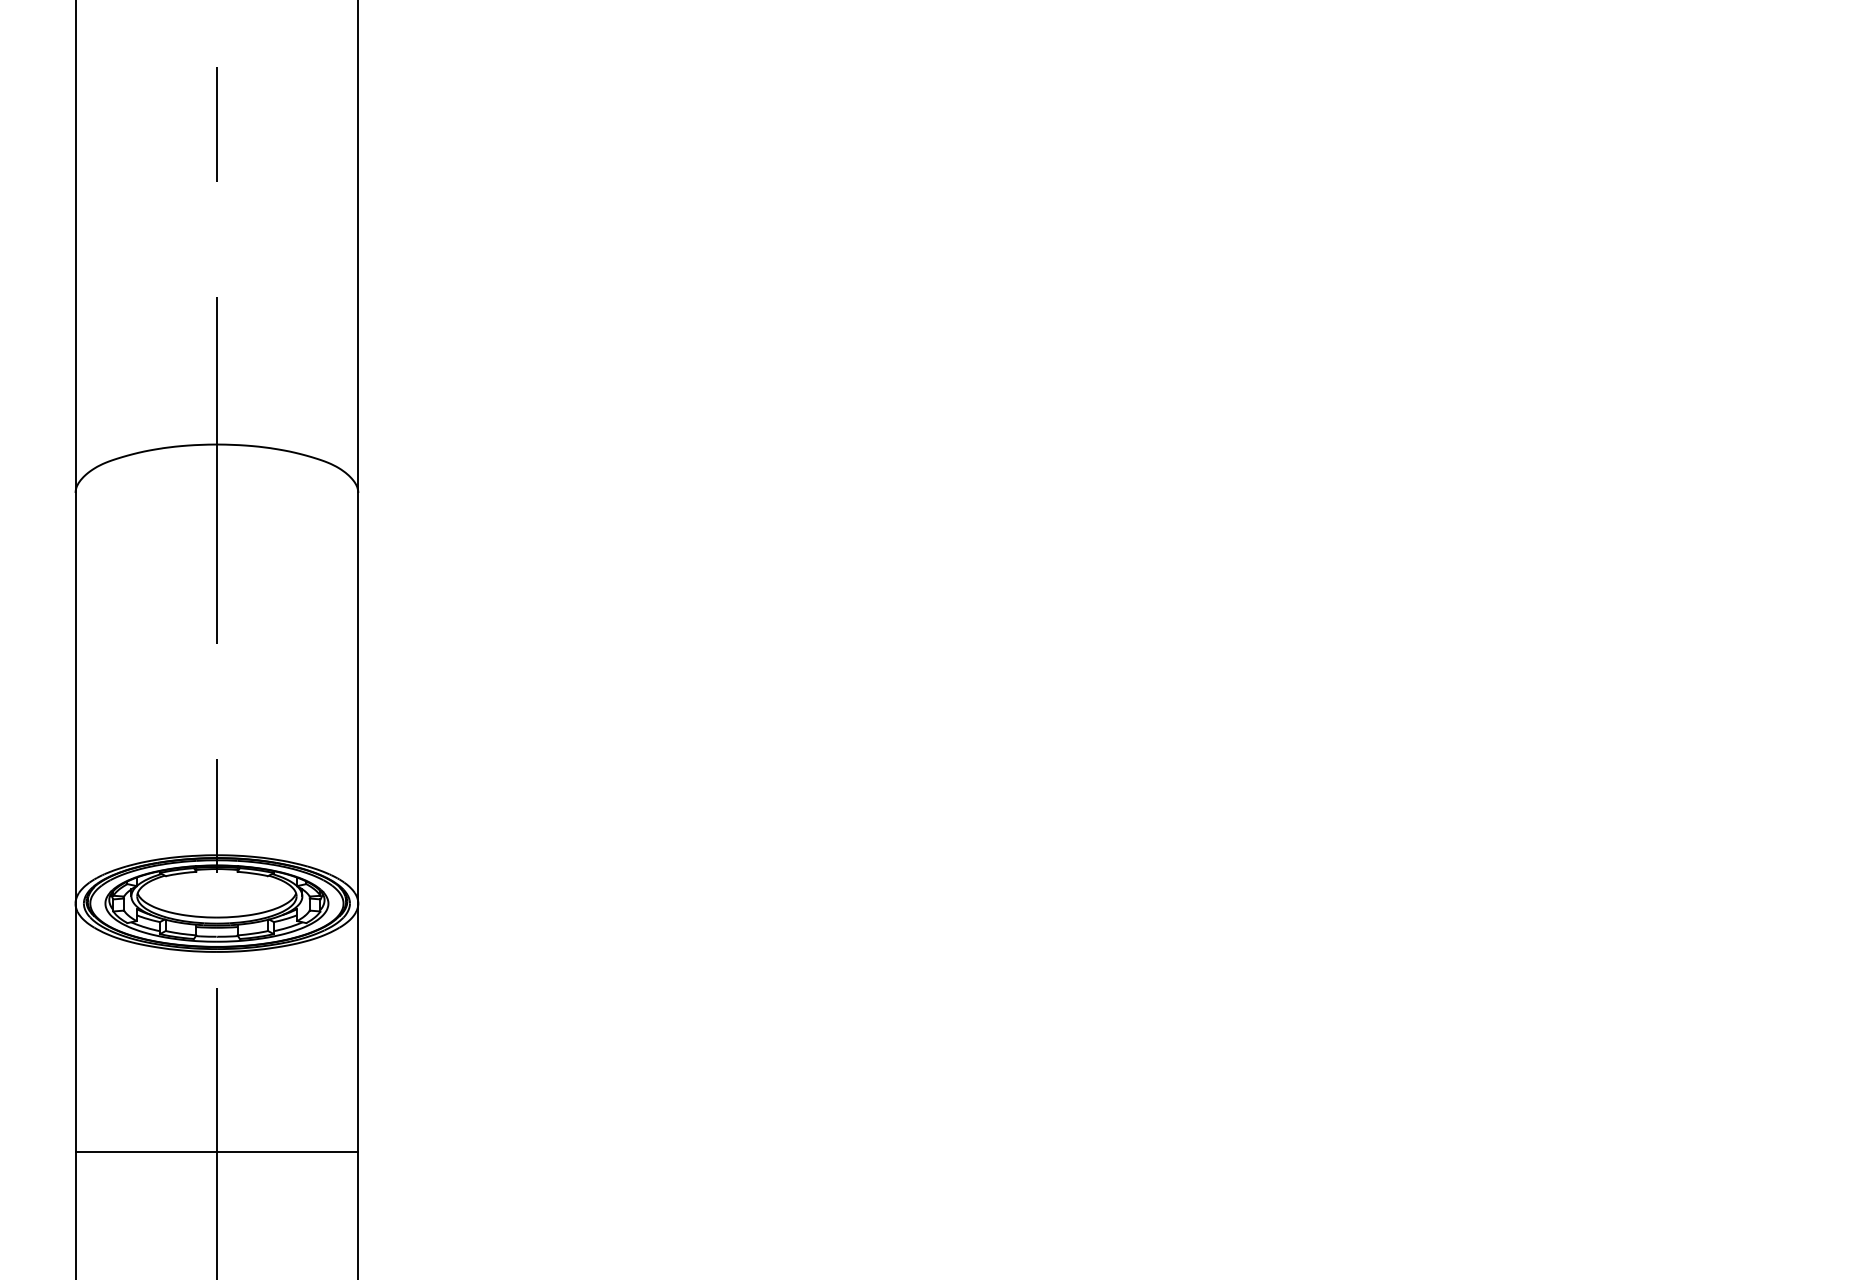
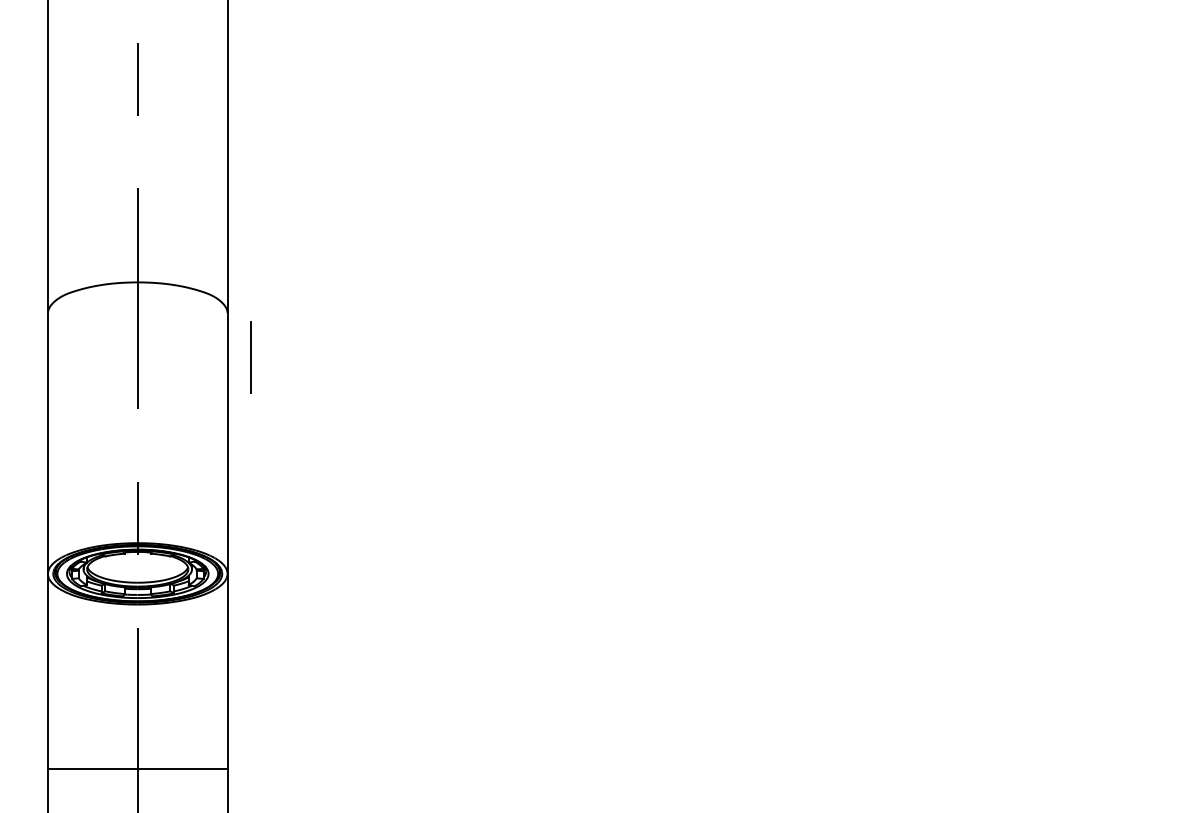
line: (394, 562) -> (250, 357), added
line: (216, 1151) -> (137, 768), moved

